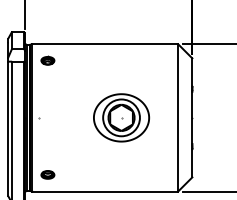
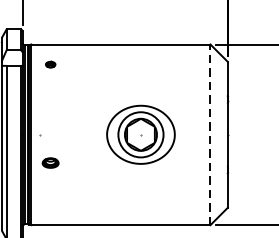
part: (47, 60) -> (50, 64), size x0.6
line: (178, 117) -> (210, 134), solid -> dashed
part: (47, 174) -> (50, 162), moved

